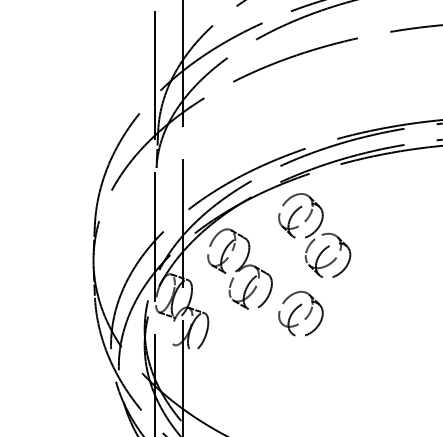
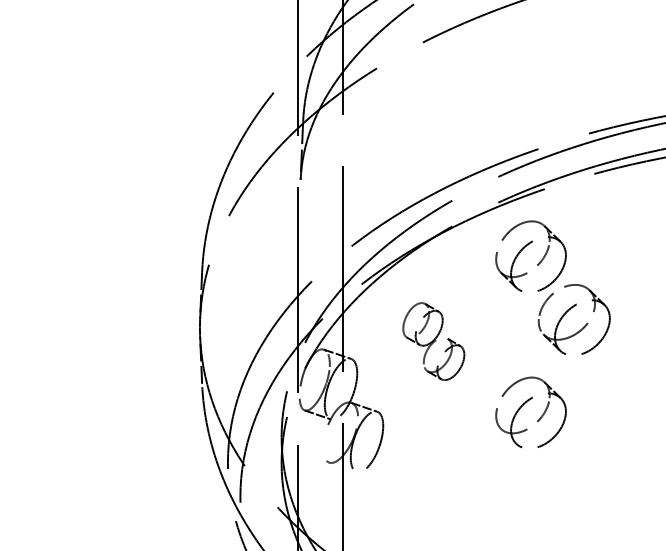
part: (239, 268) -> (432, 340), size x0.6

